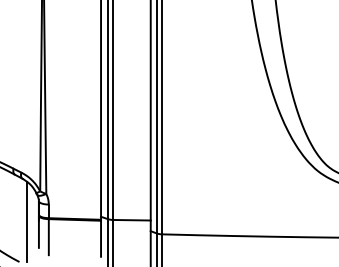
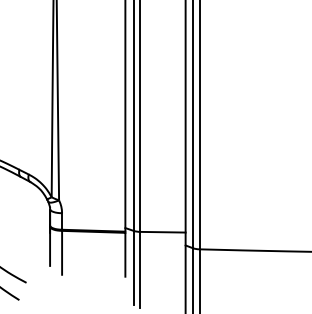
line: (26, 221) -> (35, 233), removed

